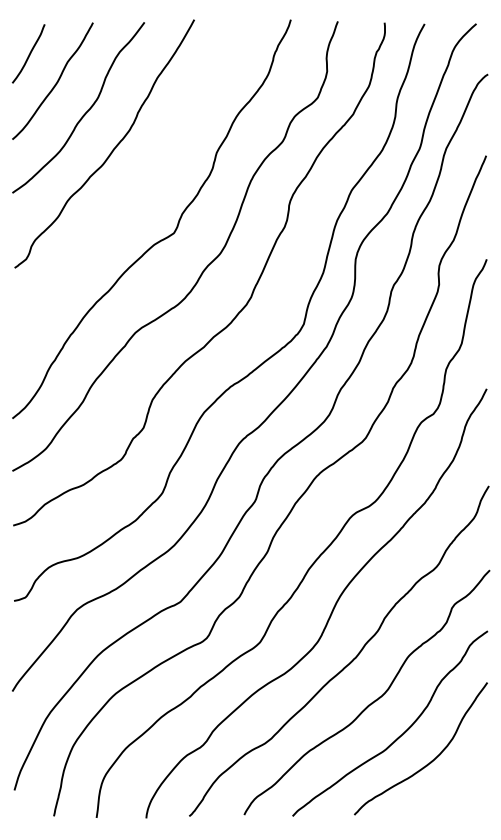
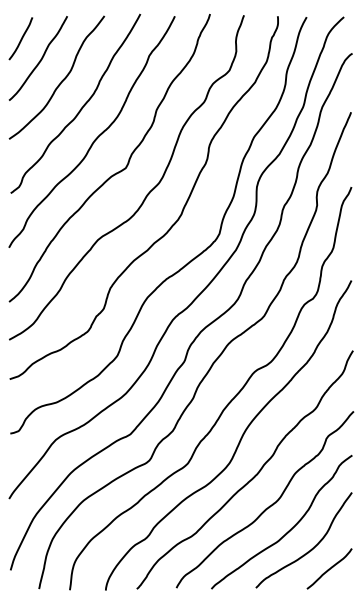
curve: (134, 189) -> (97, 136), added
curve: (455, 788) -> (328, 568), added

